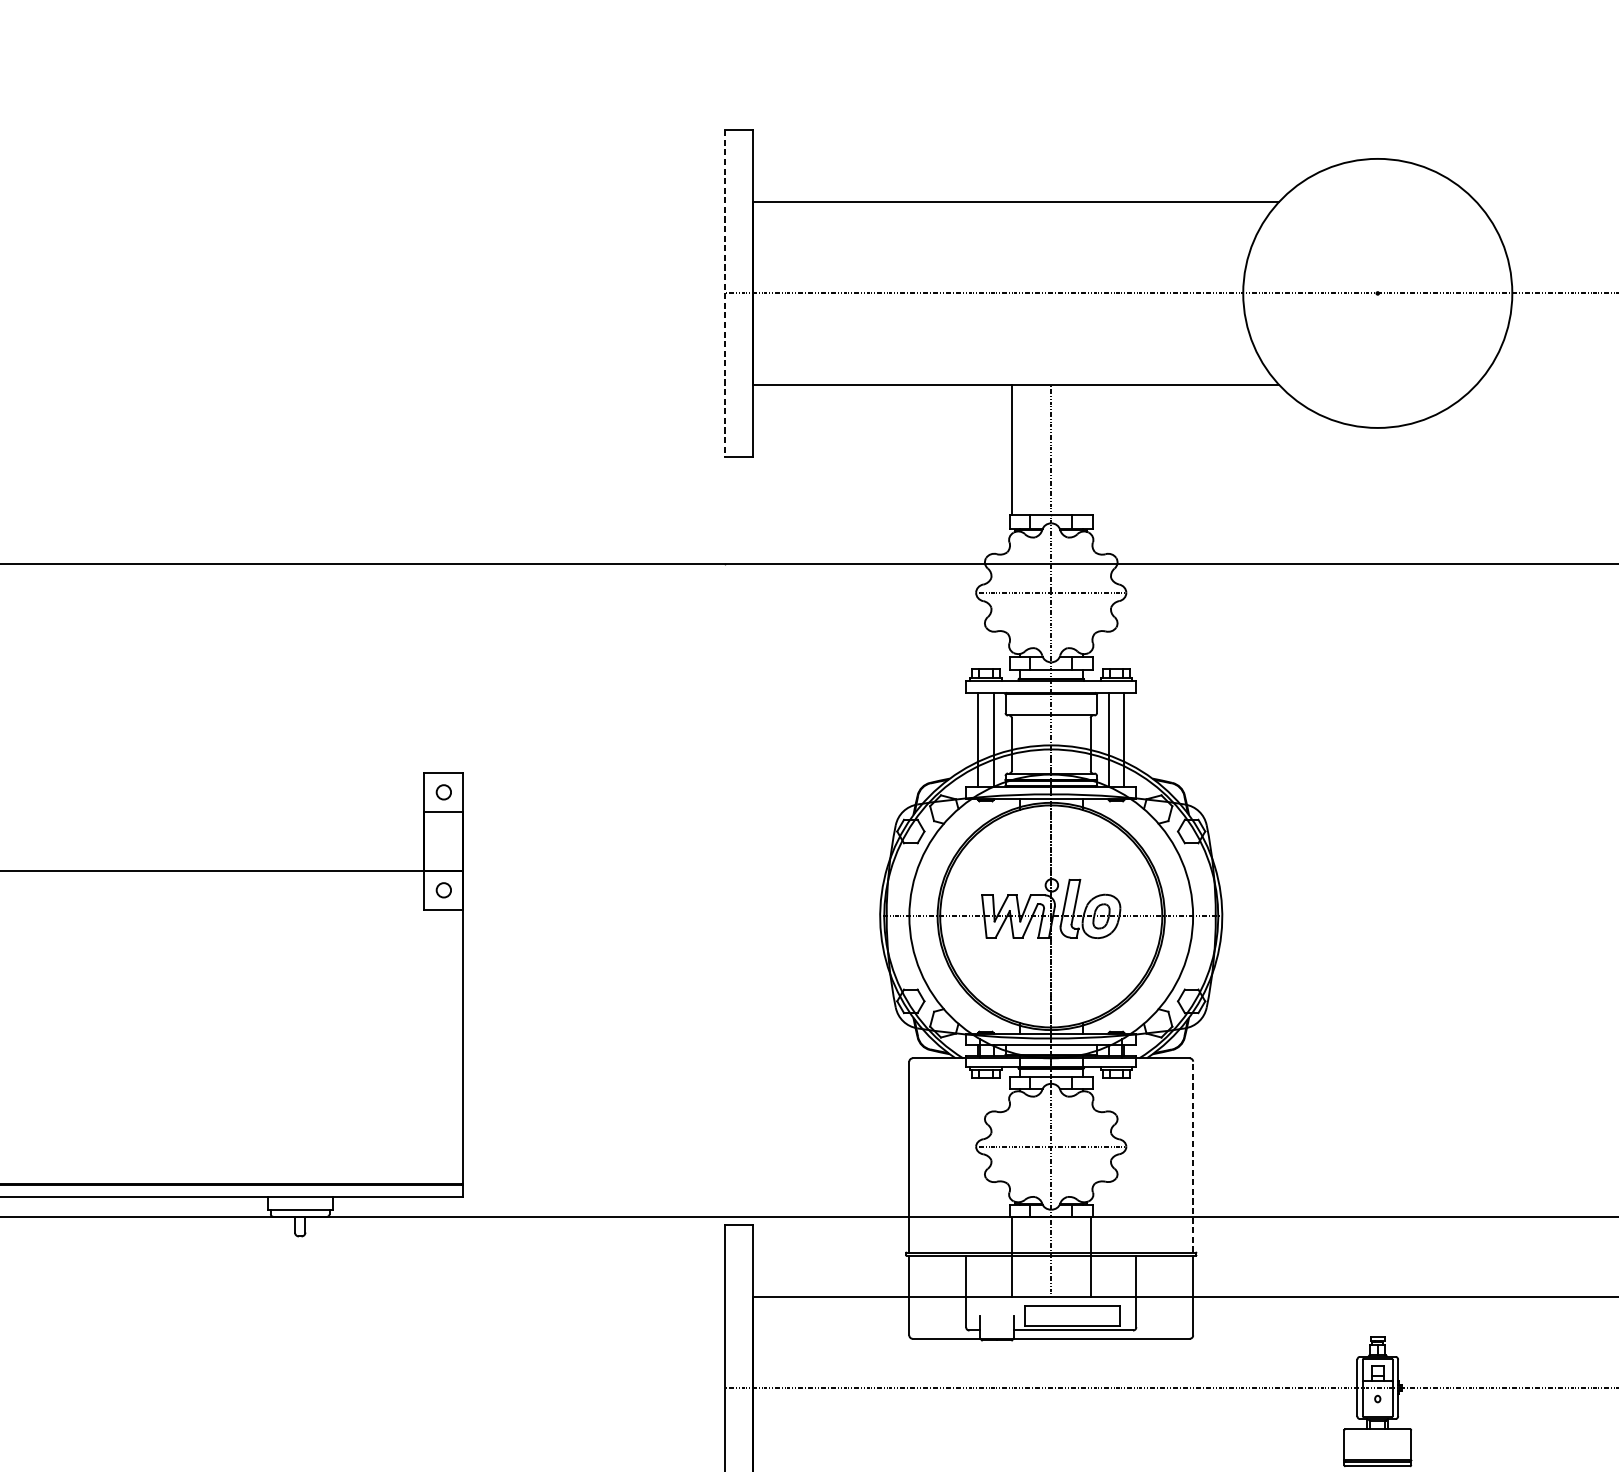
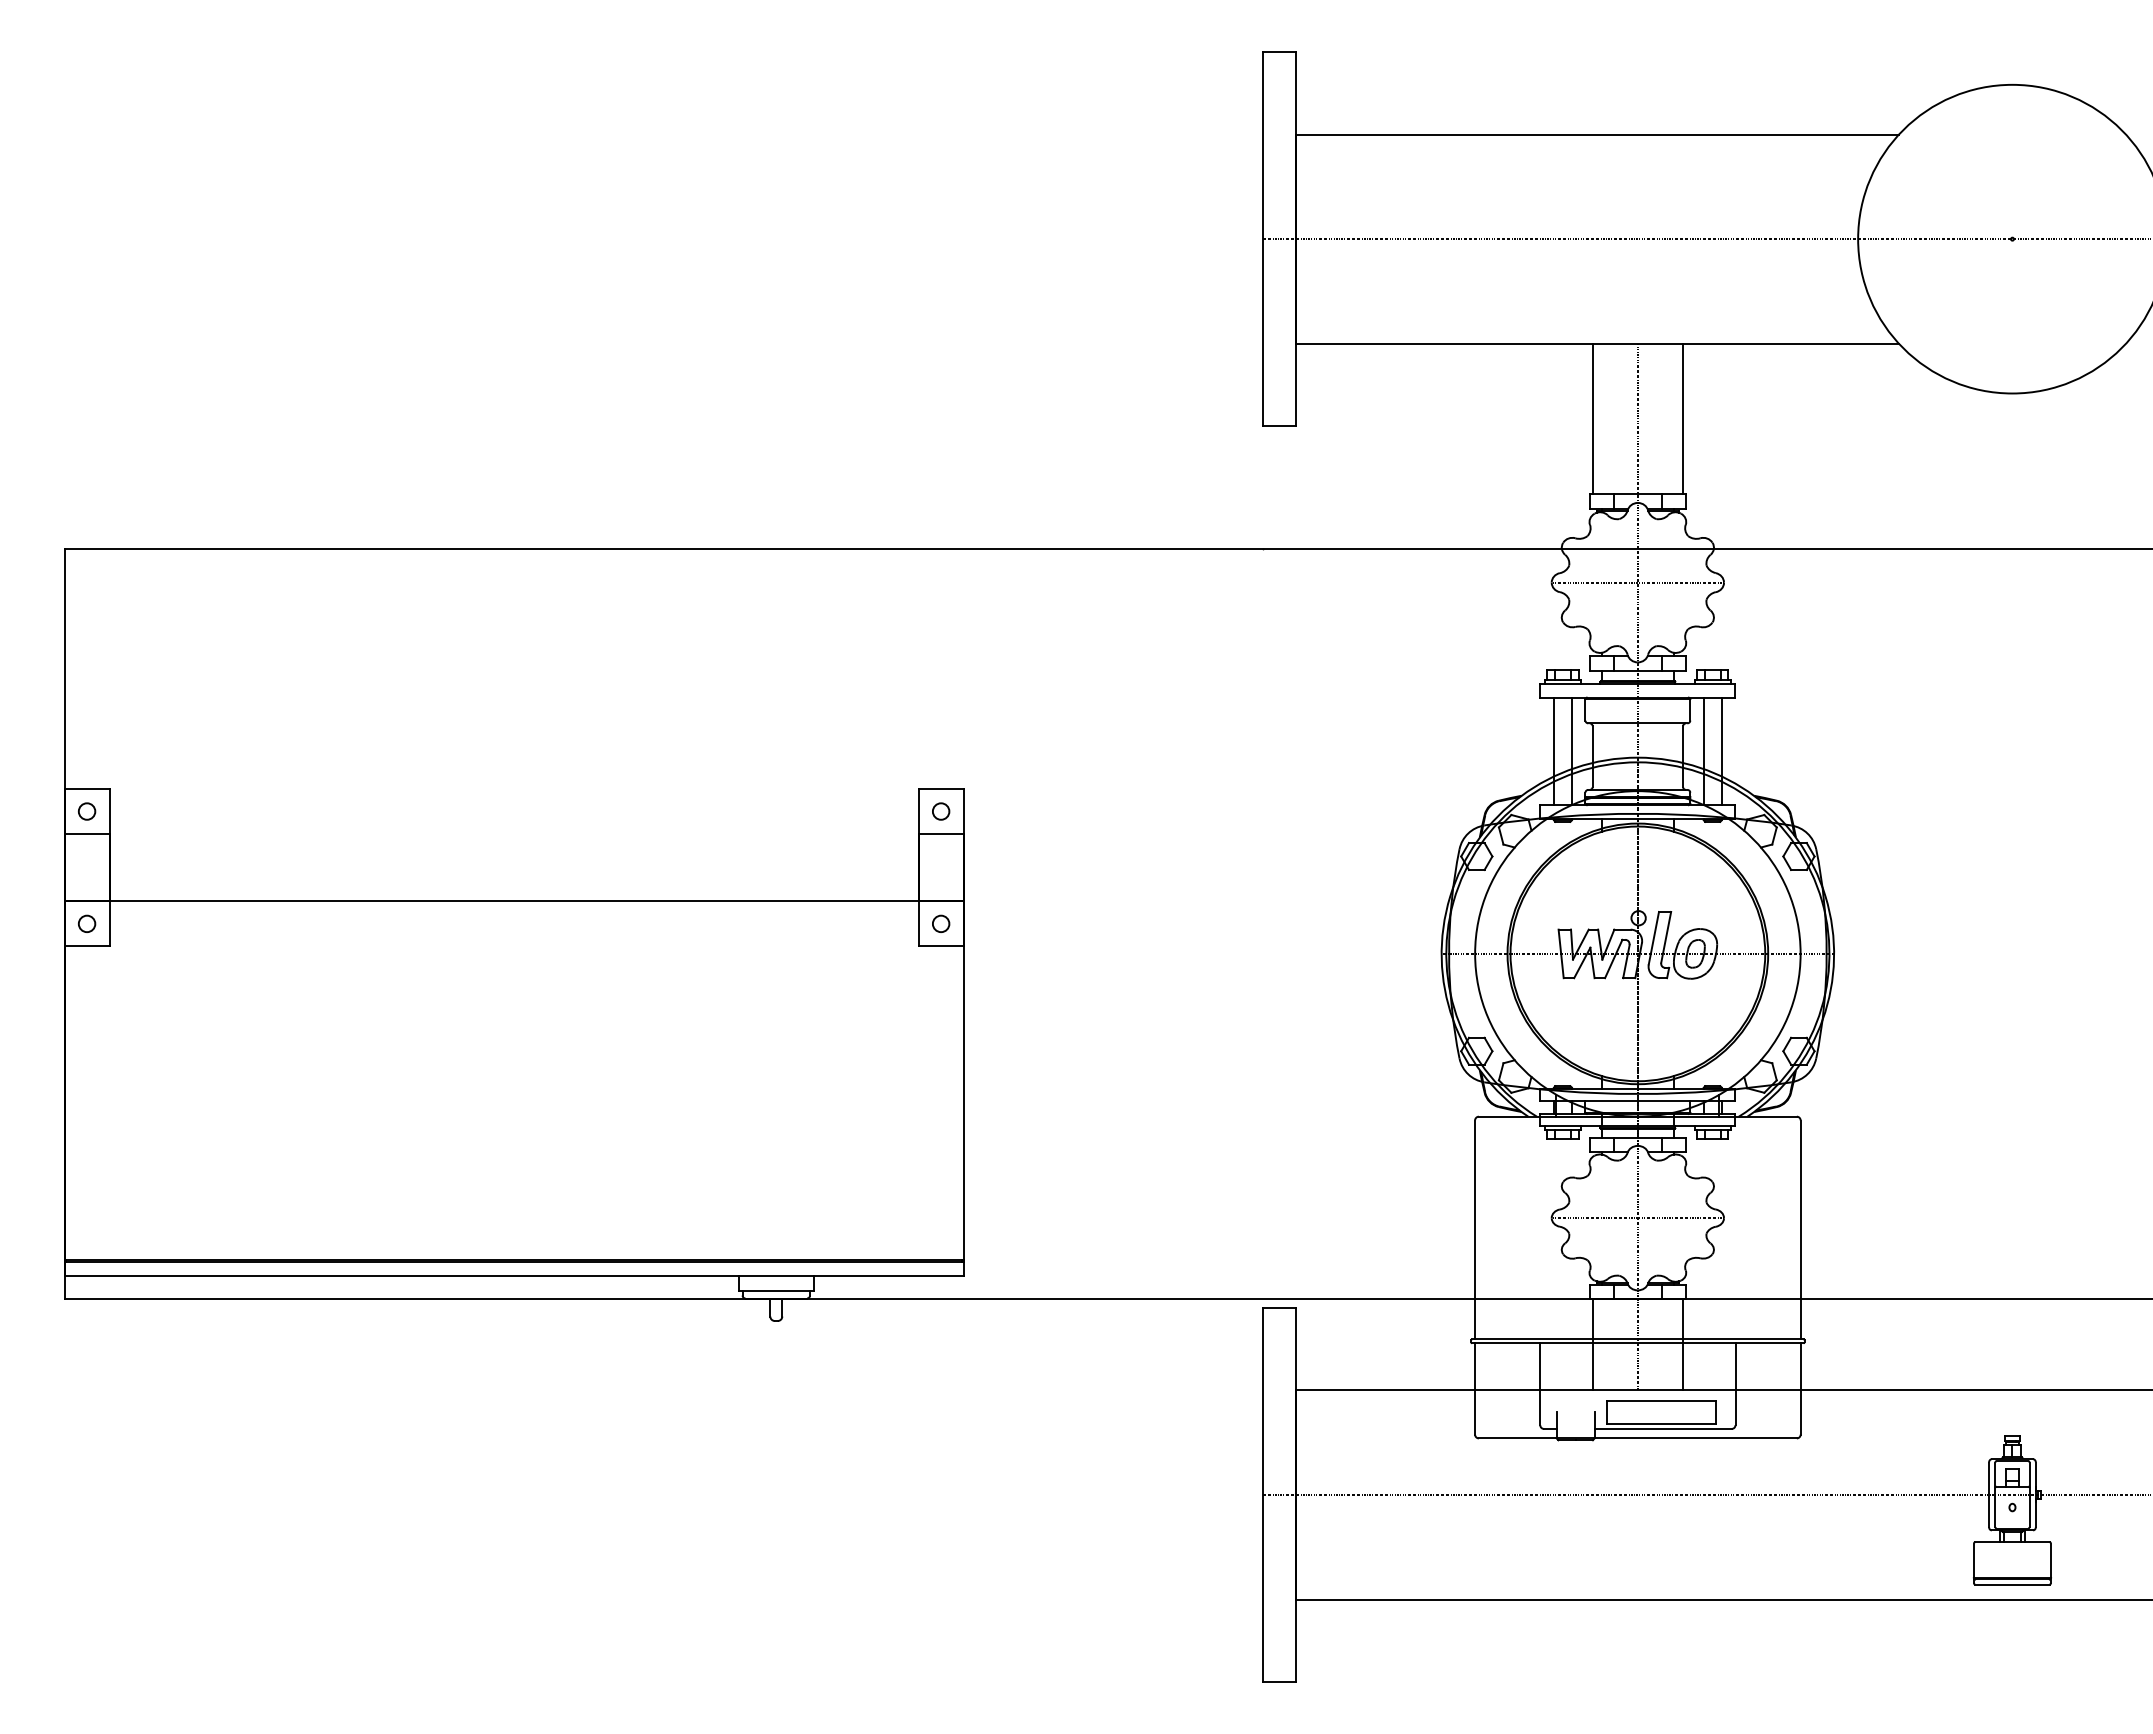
line: (724, 293) -> (1263, 239), dashed -> solid
line: (1090, 449) -> (1682, 418), added
line: (1193, 1156) -> (1800, 1229), dashed -> solid

